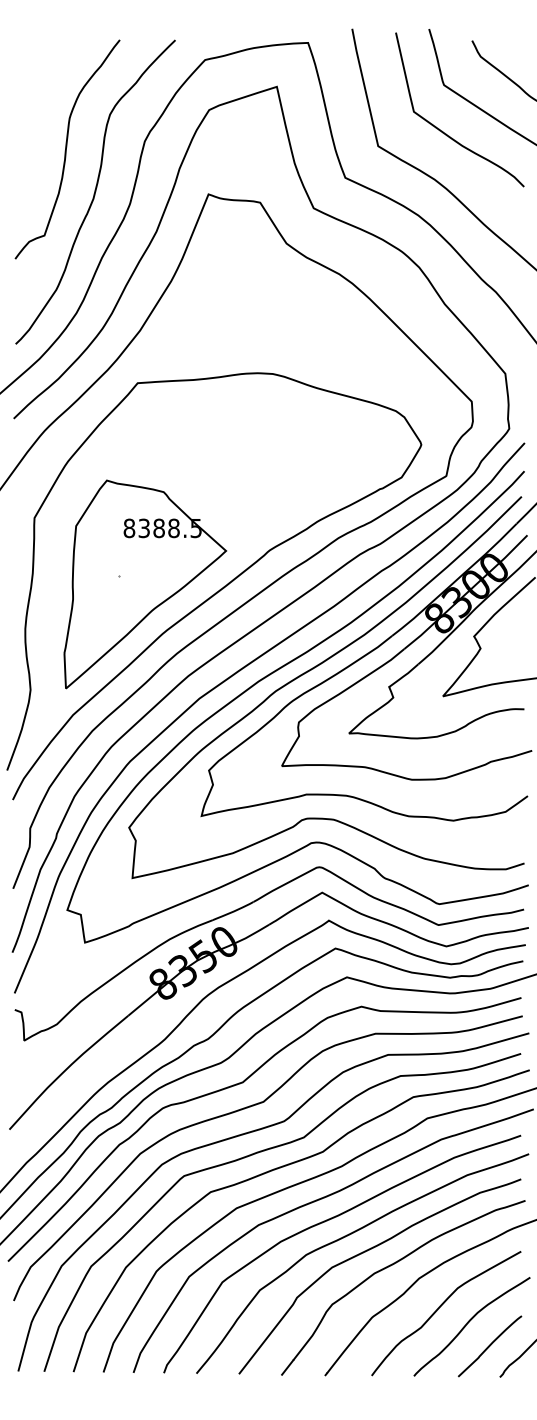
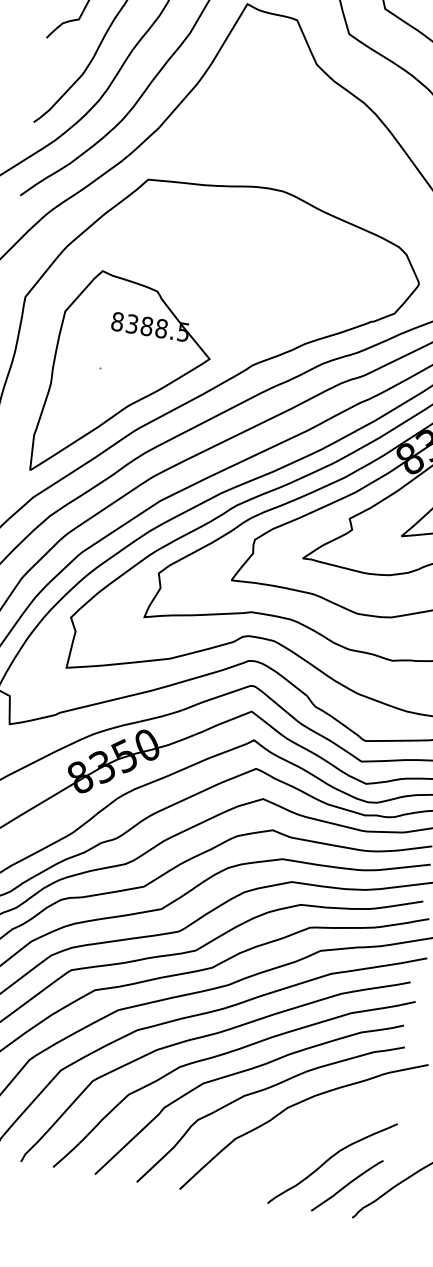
curve: (440, 1307) -> (304, 1139), removed

